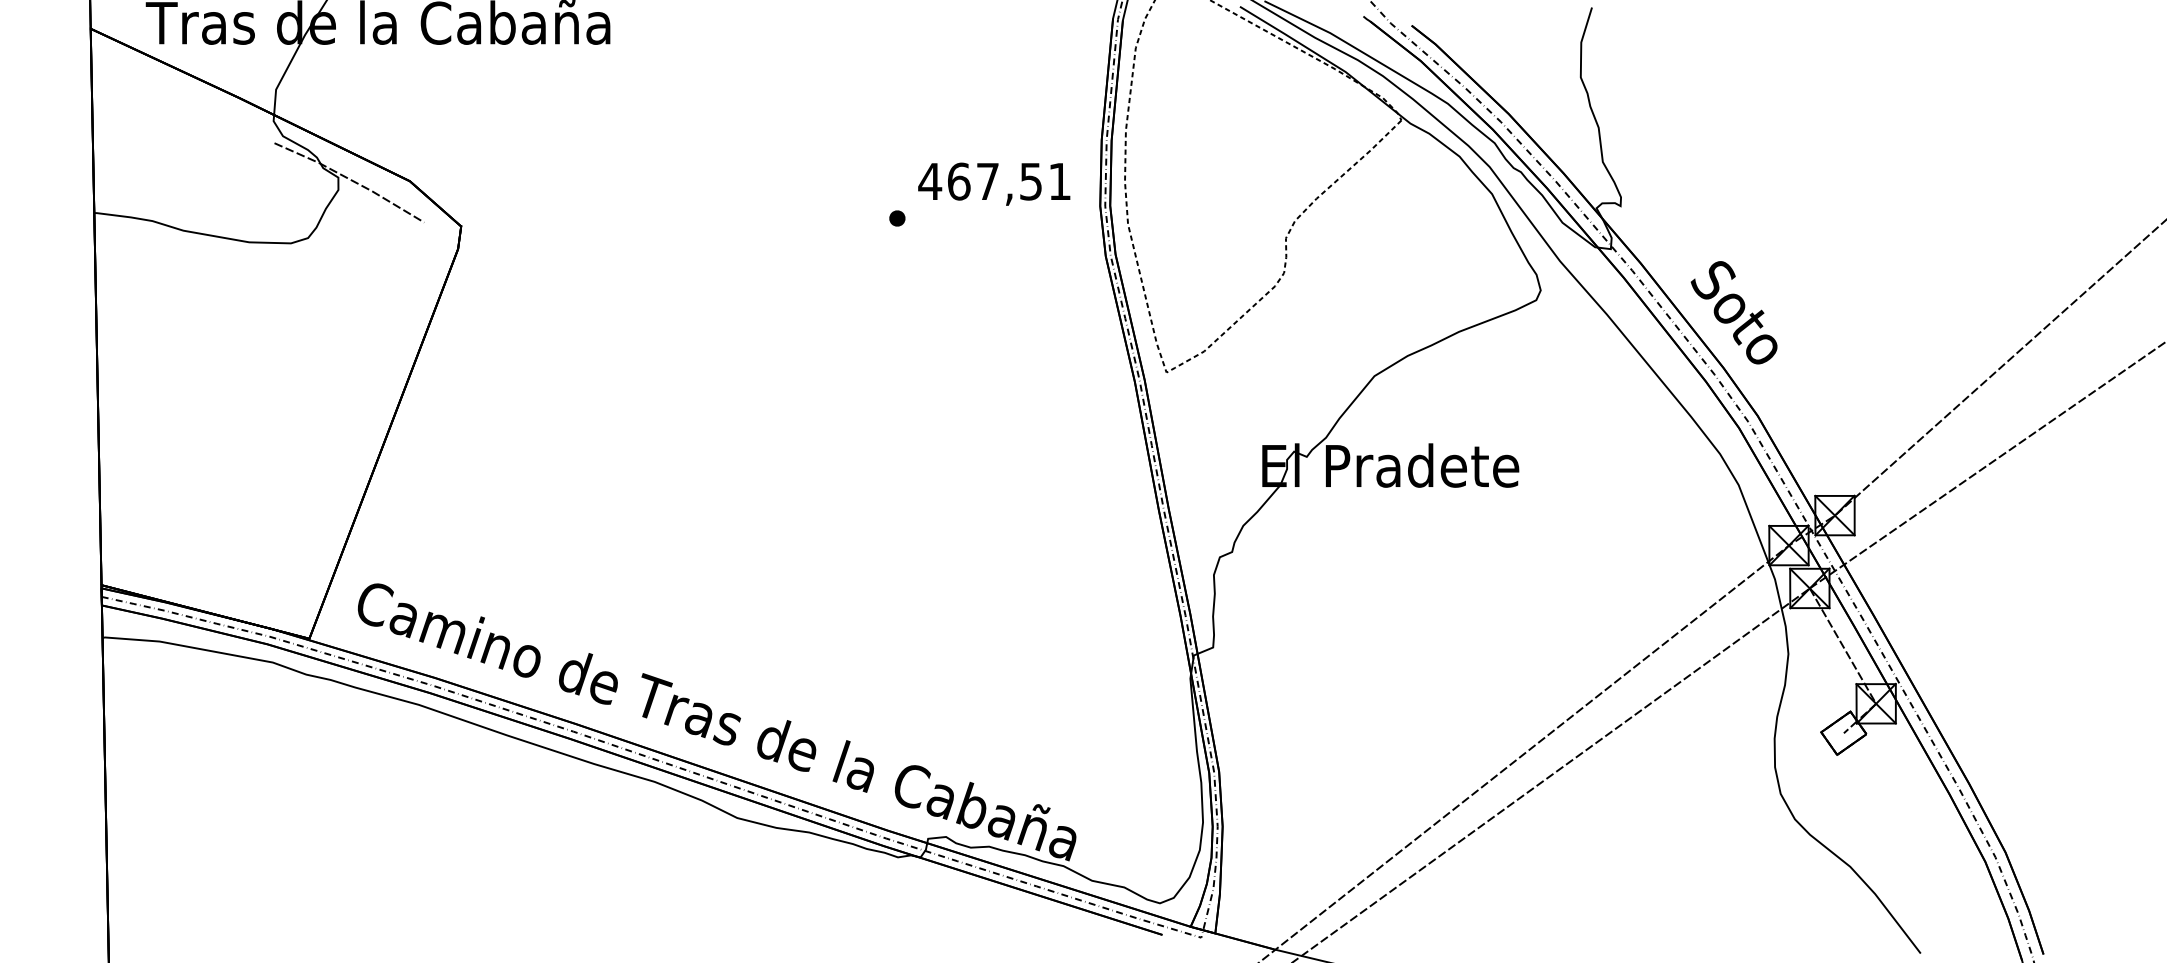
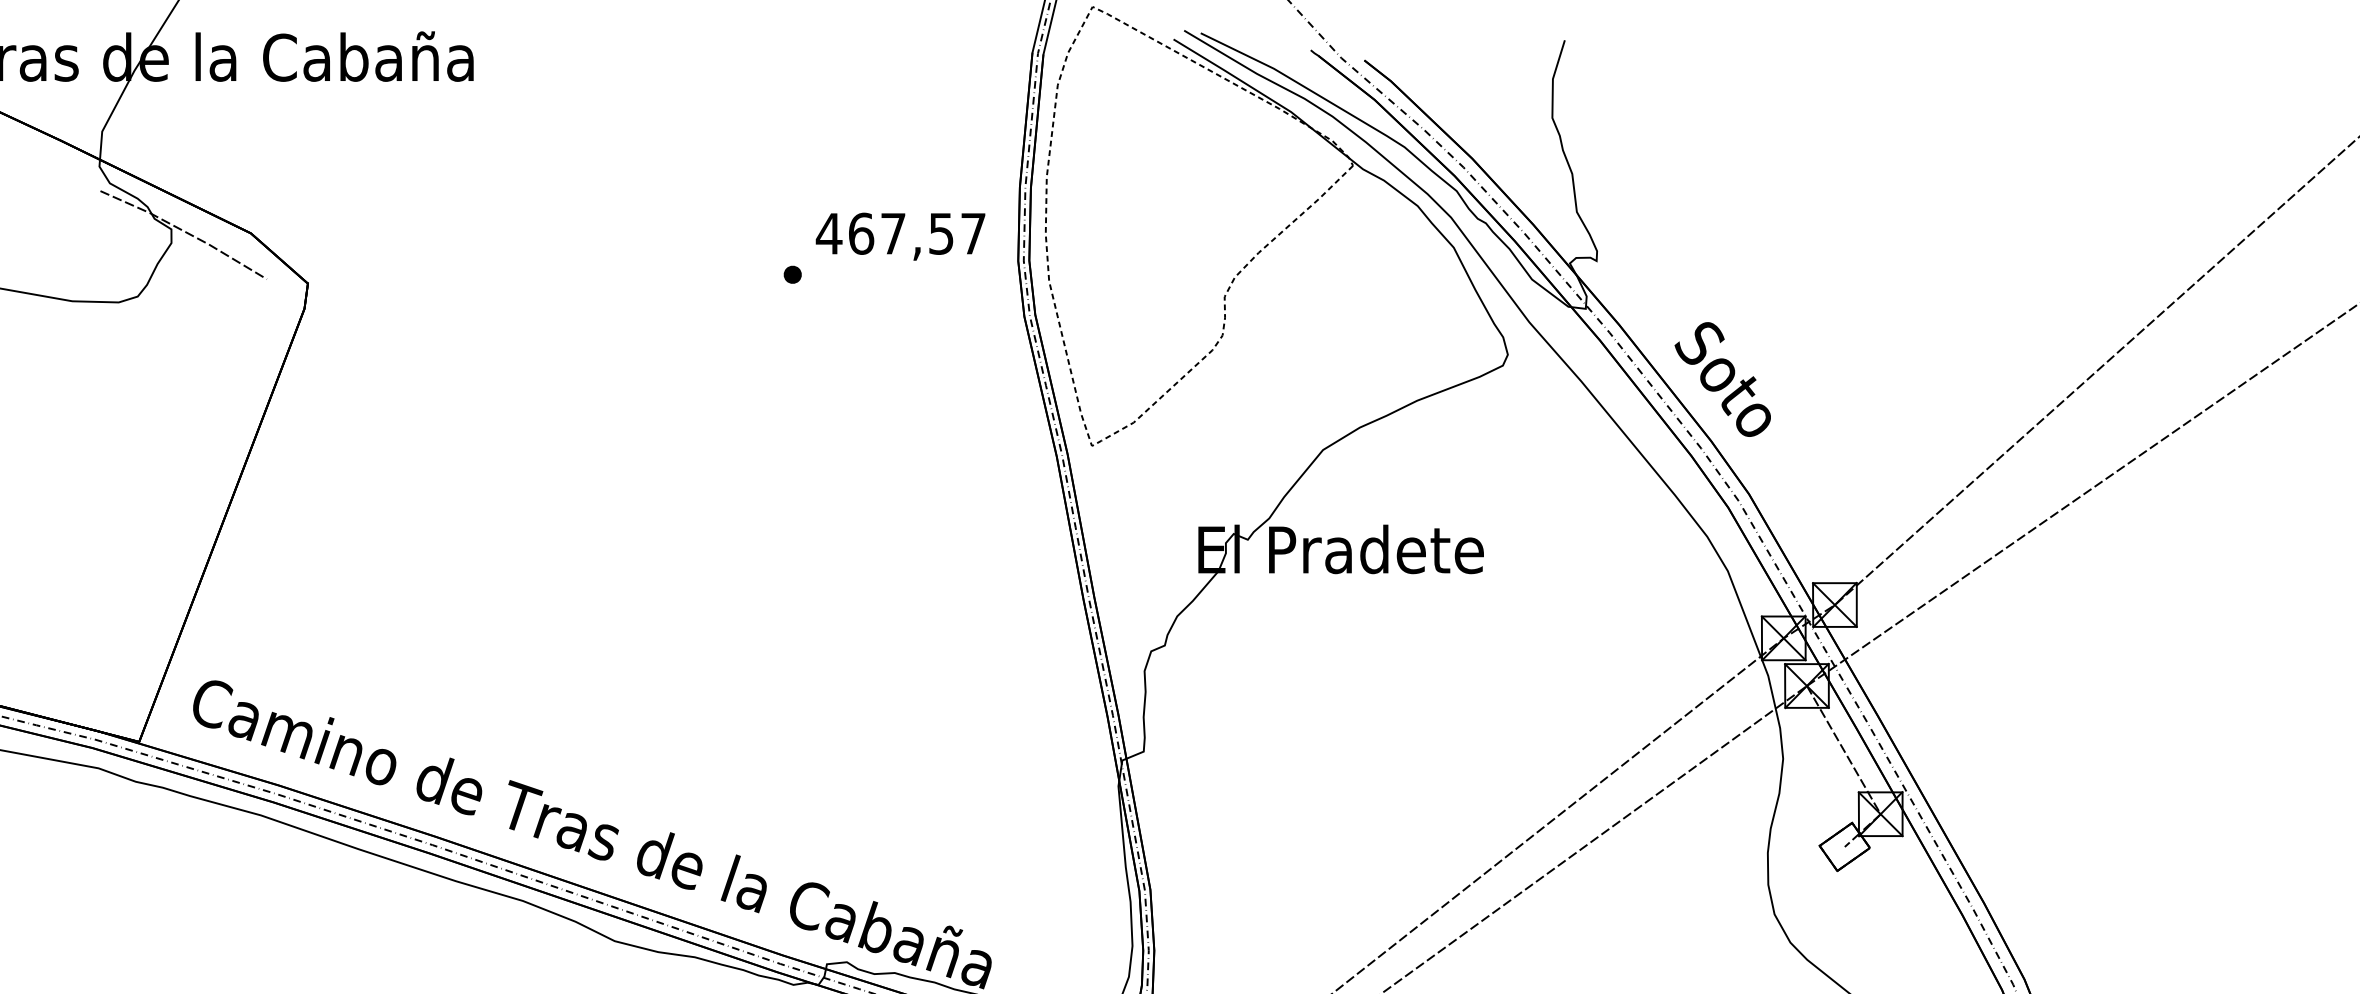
text: (1059, 181) -> (972, 233), 467,51 -> 467,57

